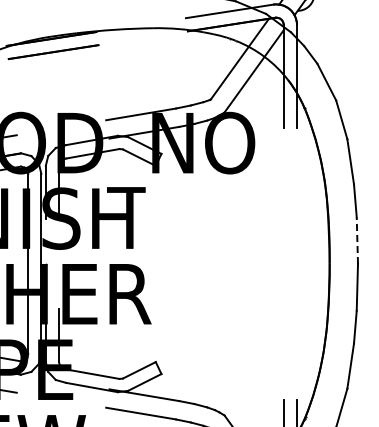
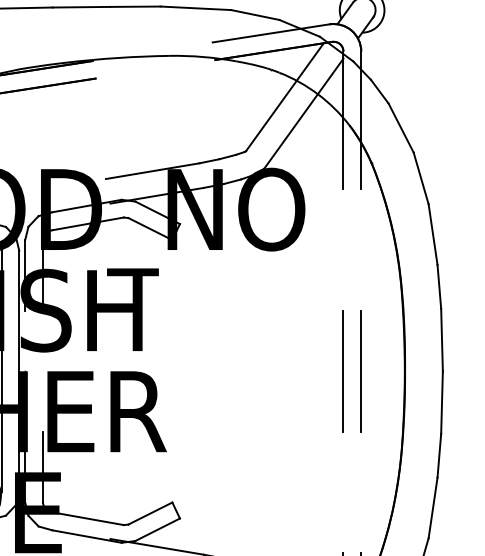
line: (357, 240) -> (442, 339), dashed -> solid
line: (283, 263) -> (343, 370), added
line: (296, 263) -> (360, 370), added

